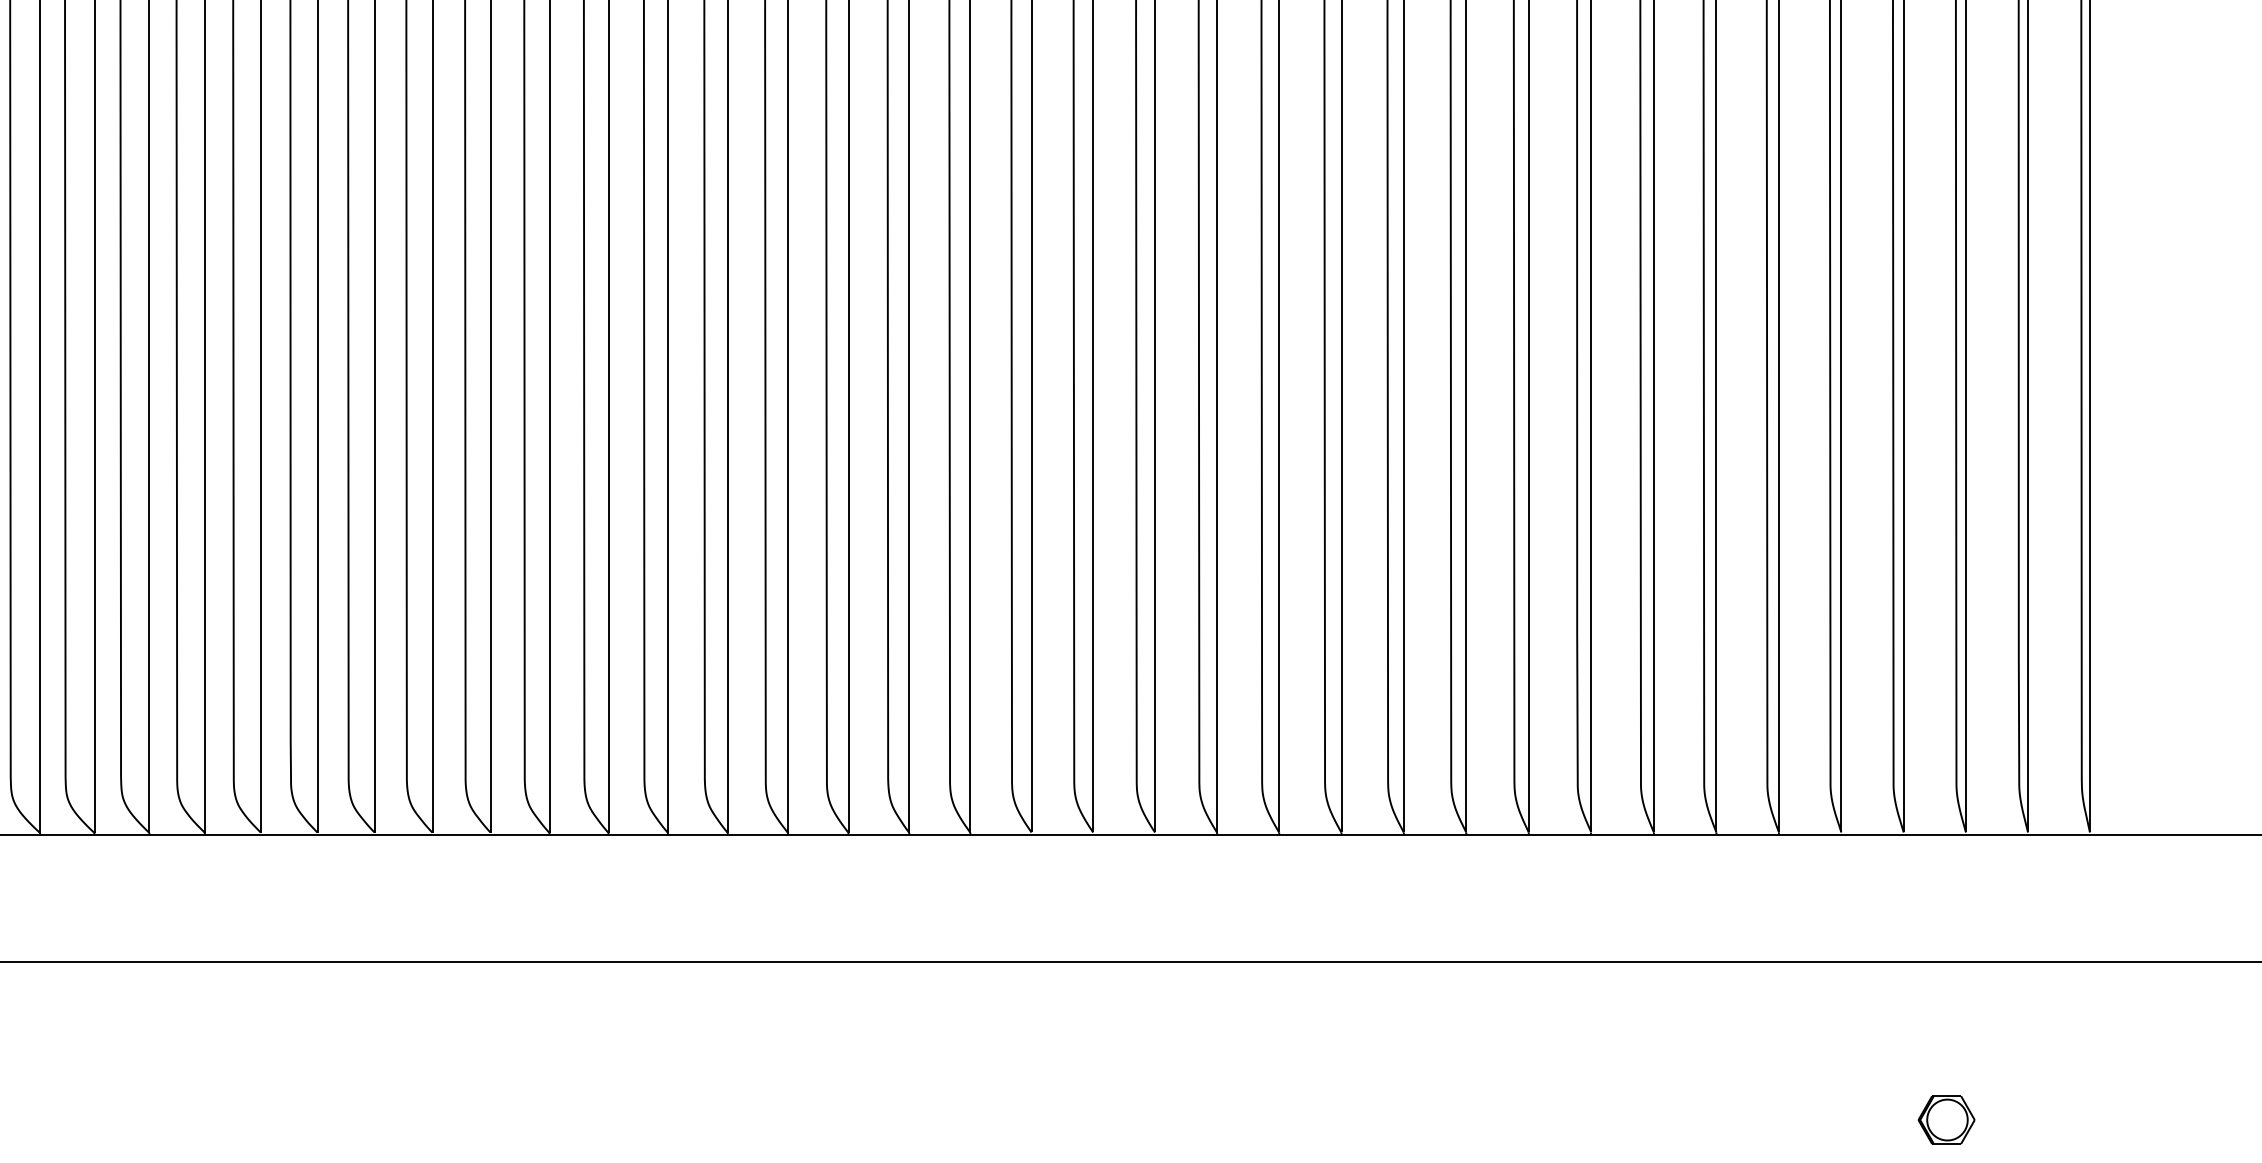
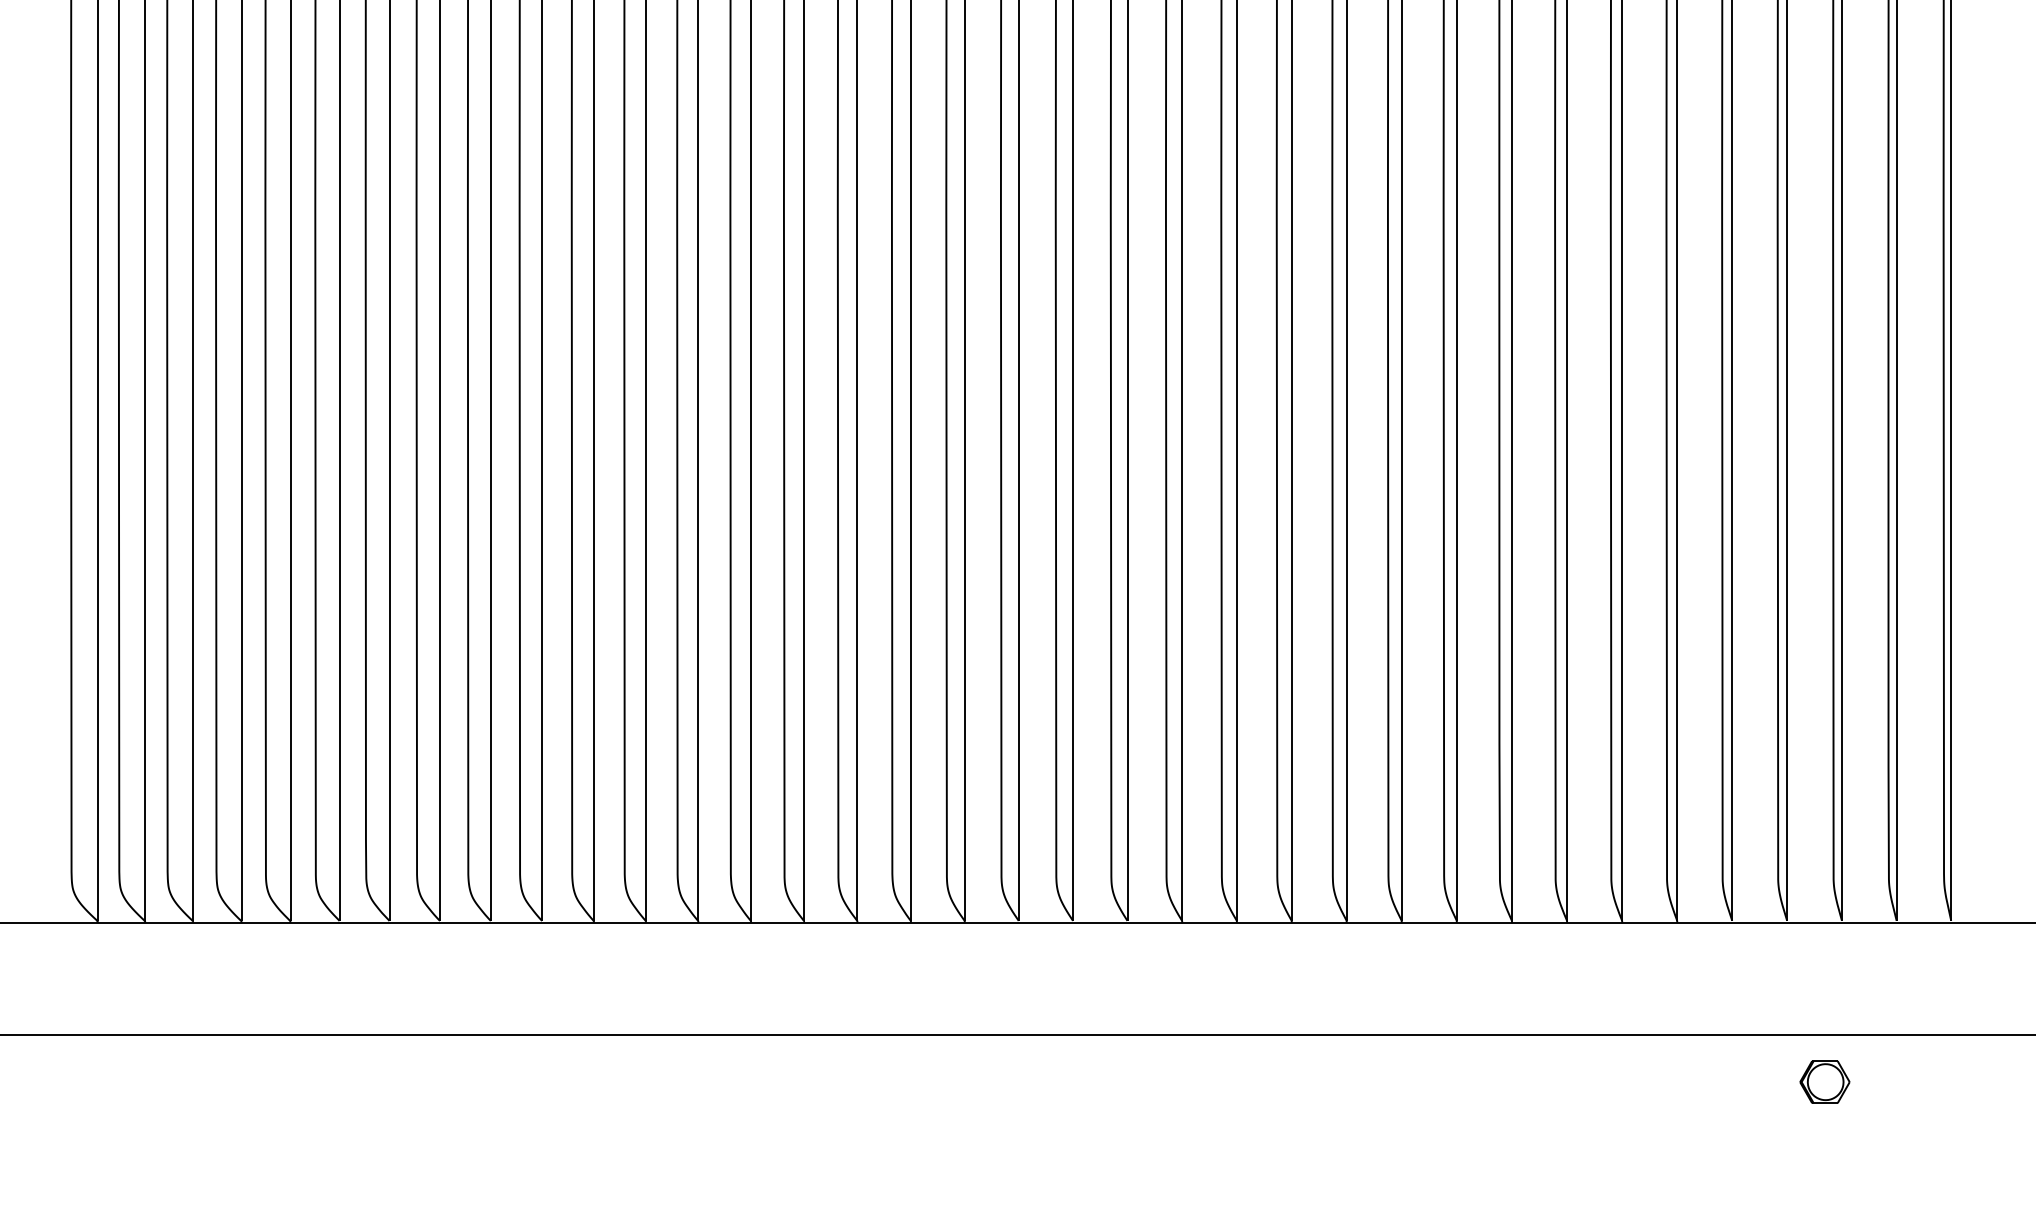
part: (1946, 1119) -> (1824, 1081), moved

